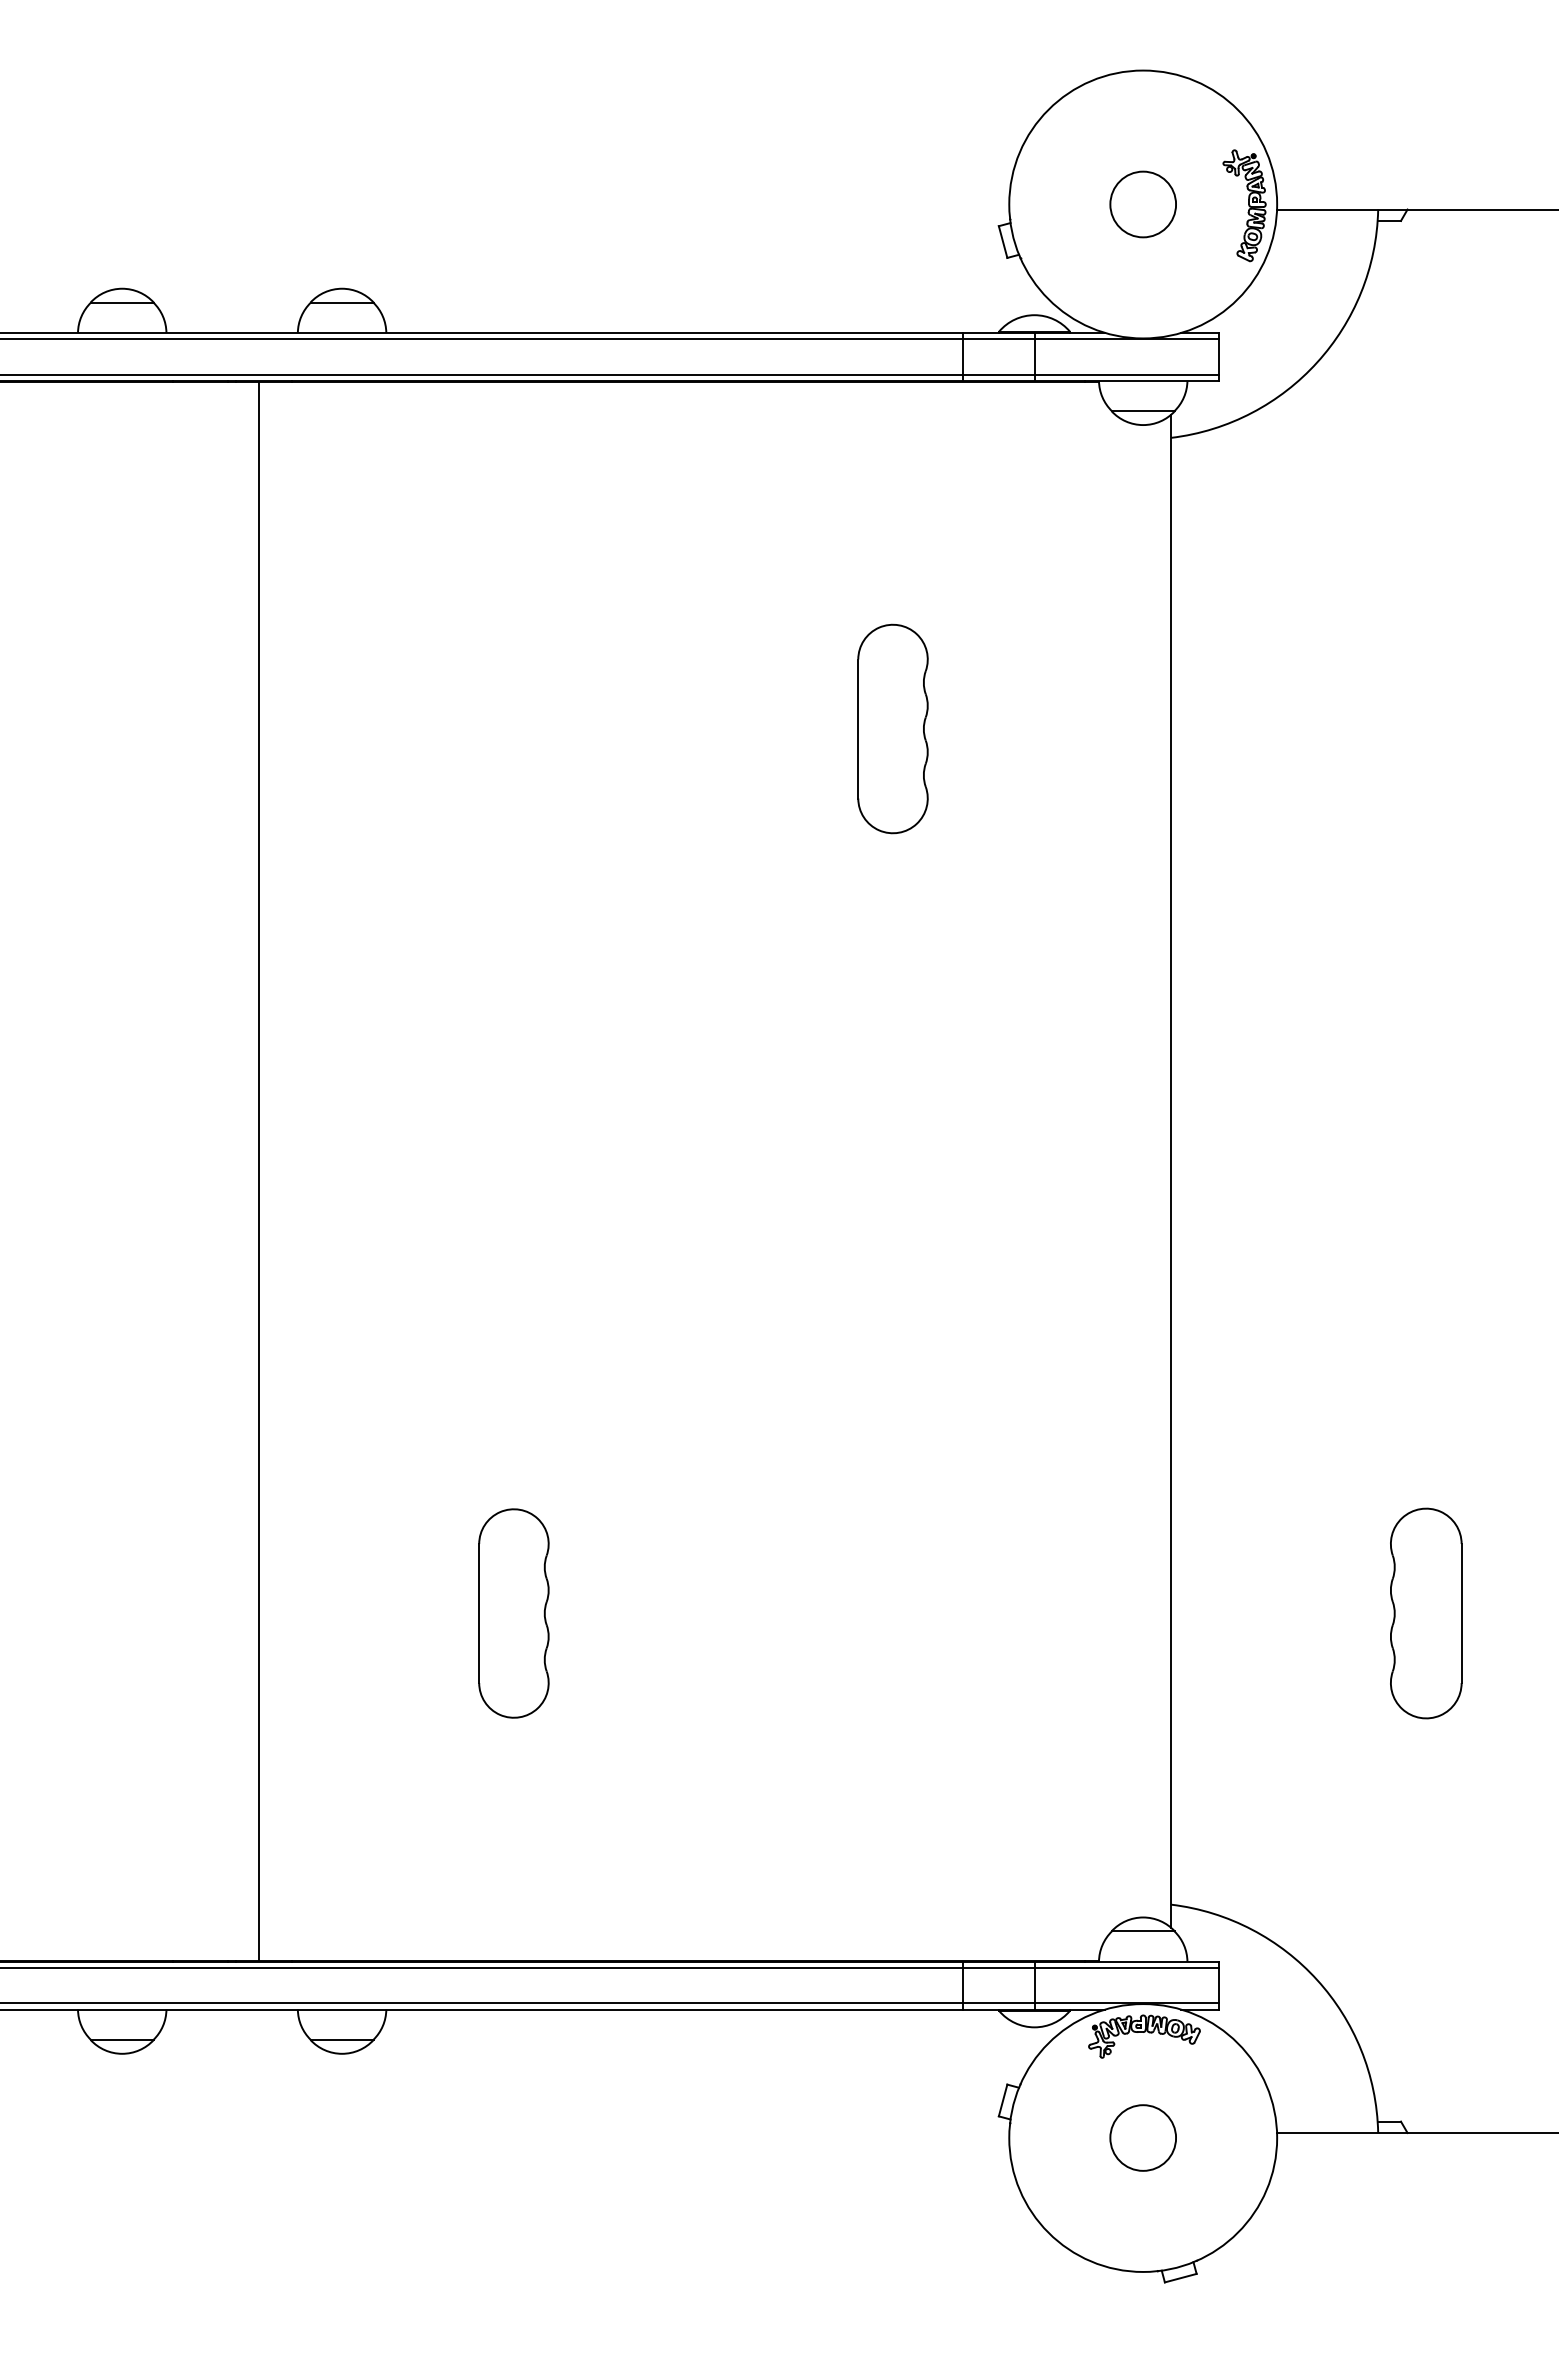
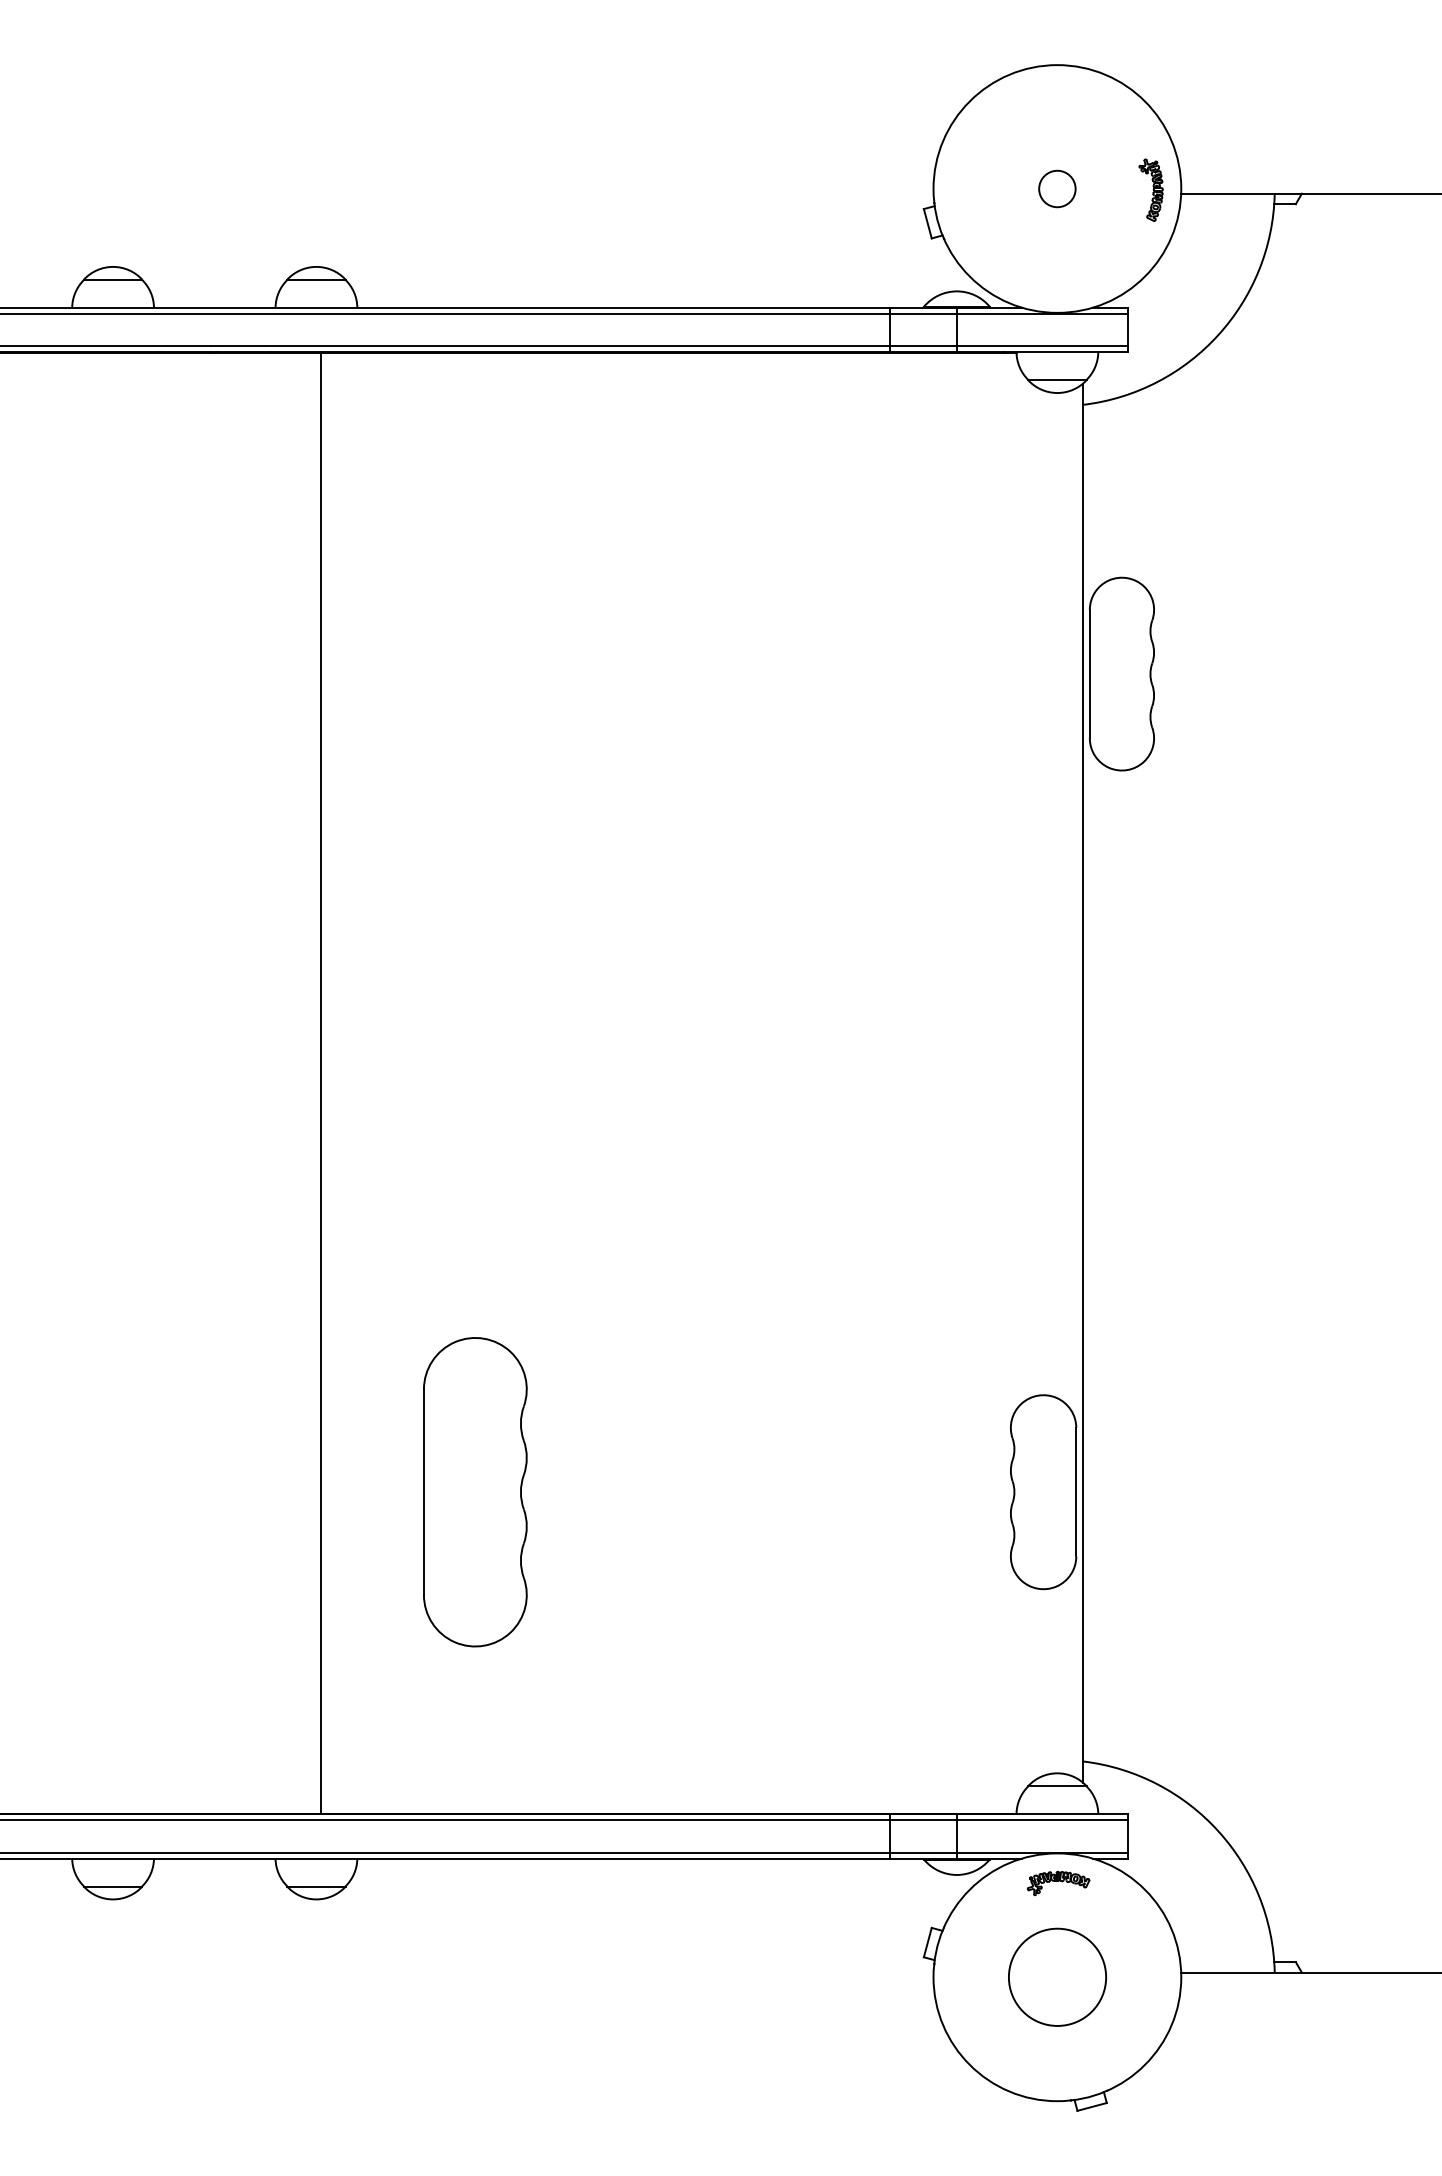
circle: (1143, 204) -> (1057, 188), size x0.6
part: (1244, 205) -> (1151, 189), size x0.6
part: (892, 728) -> (1121, 673), moved
line: (258, 1171) -> (320, 1083), moved
part: (513, 1613) -> (474, 1492), size x1.6
part: (1426, 1613) -> (1043, 1492), moved
part: (1144, 2036) -> (1058, 1883), size x0.6
circle: (1142, 2137) -> (1056, 1976), size x1.6

